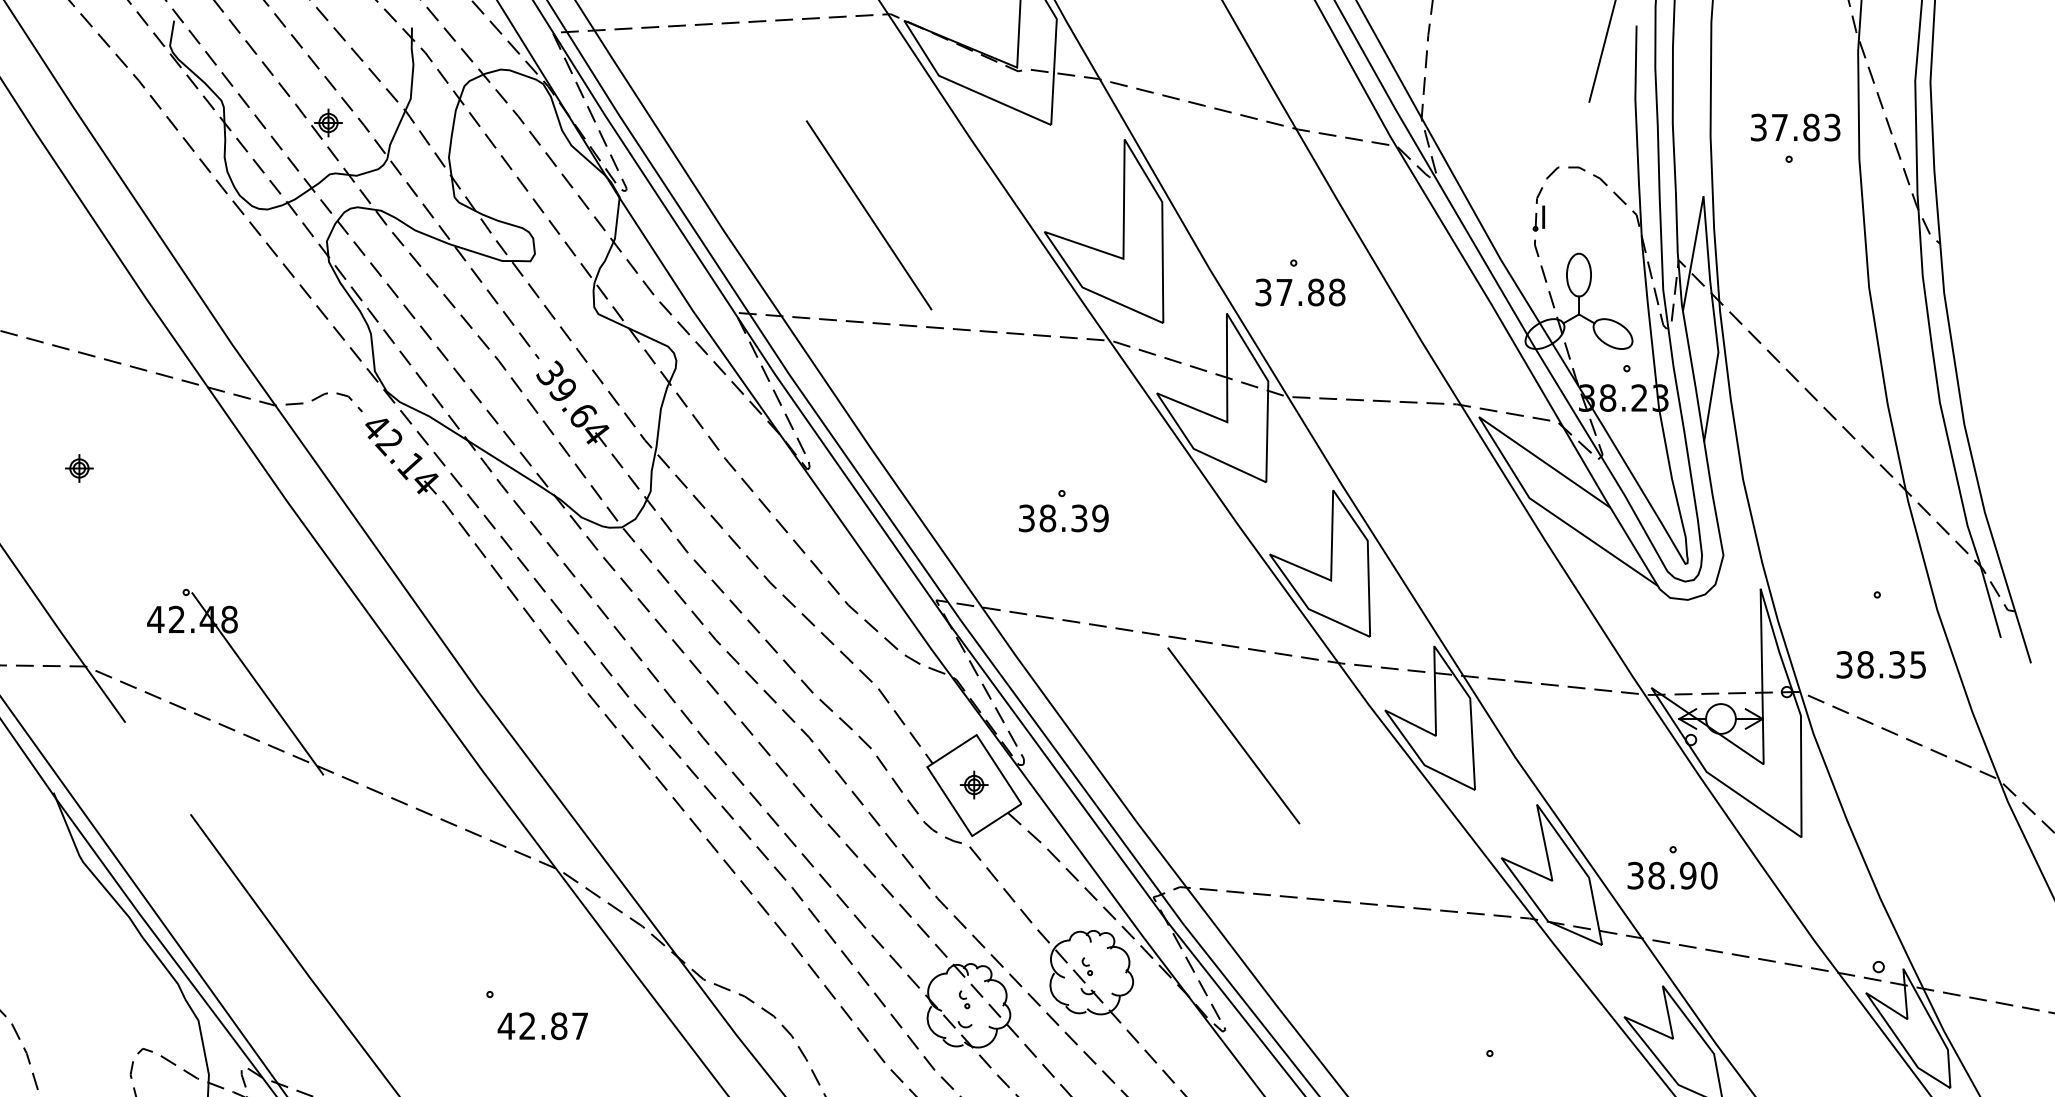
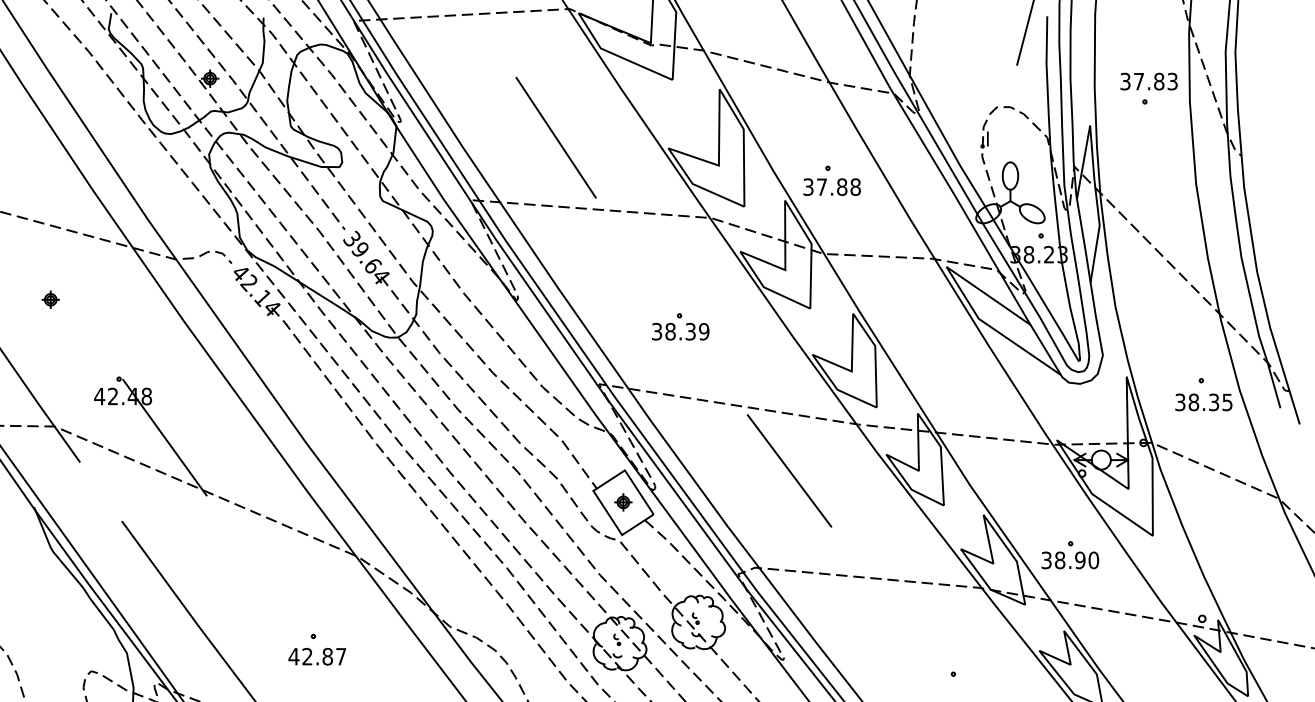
text: (1880, 664) -> (1203, 402), moved
text: (543, 1025) -> (317, 656), moved

